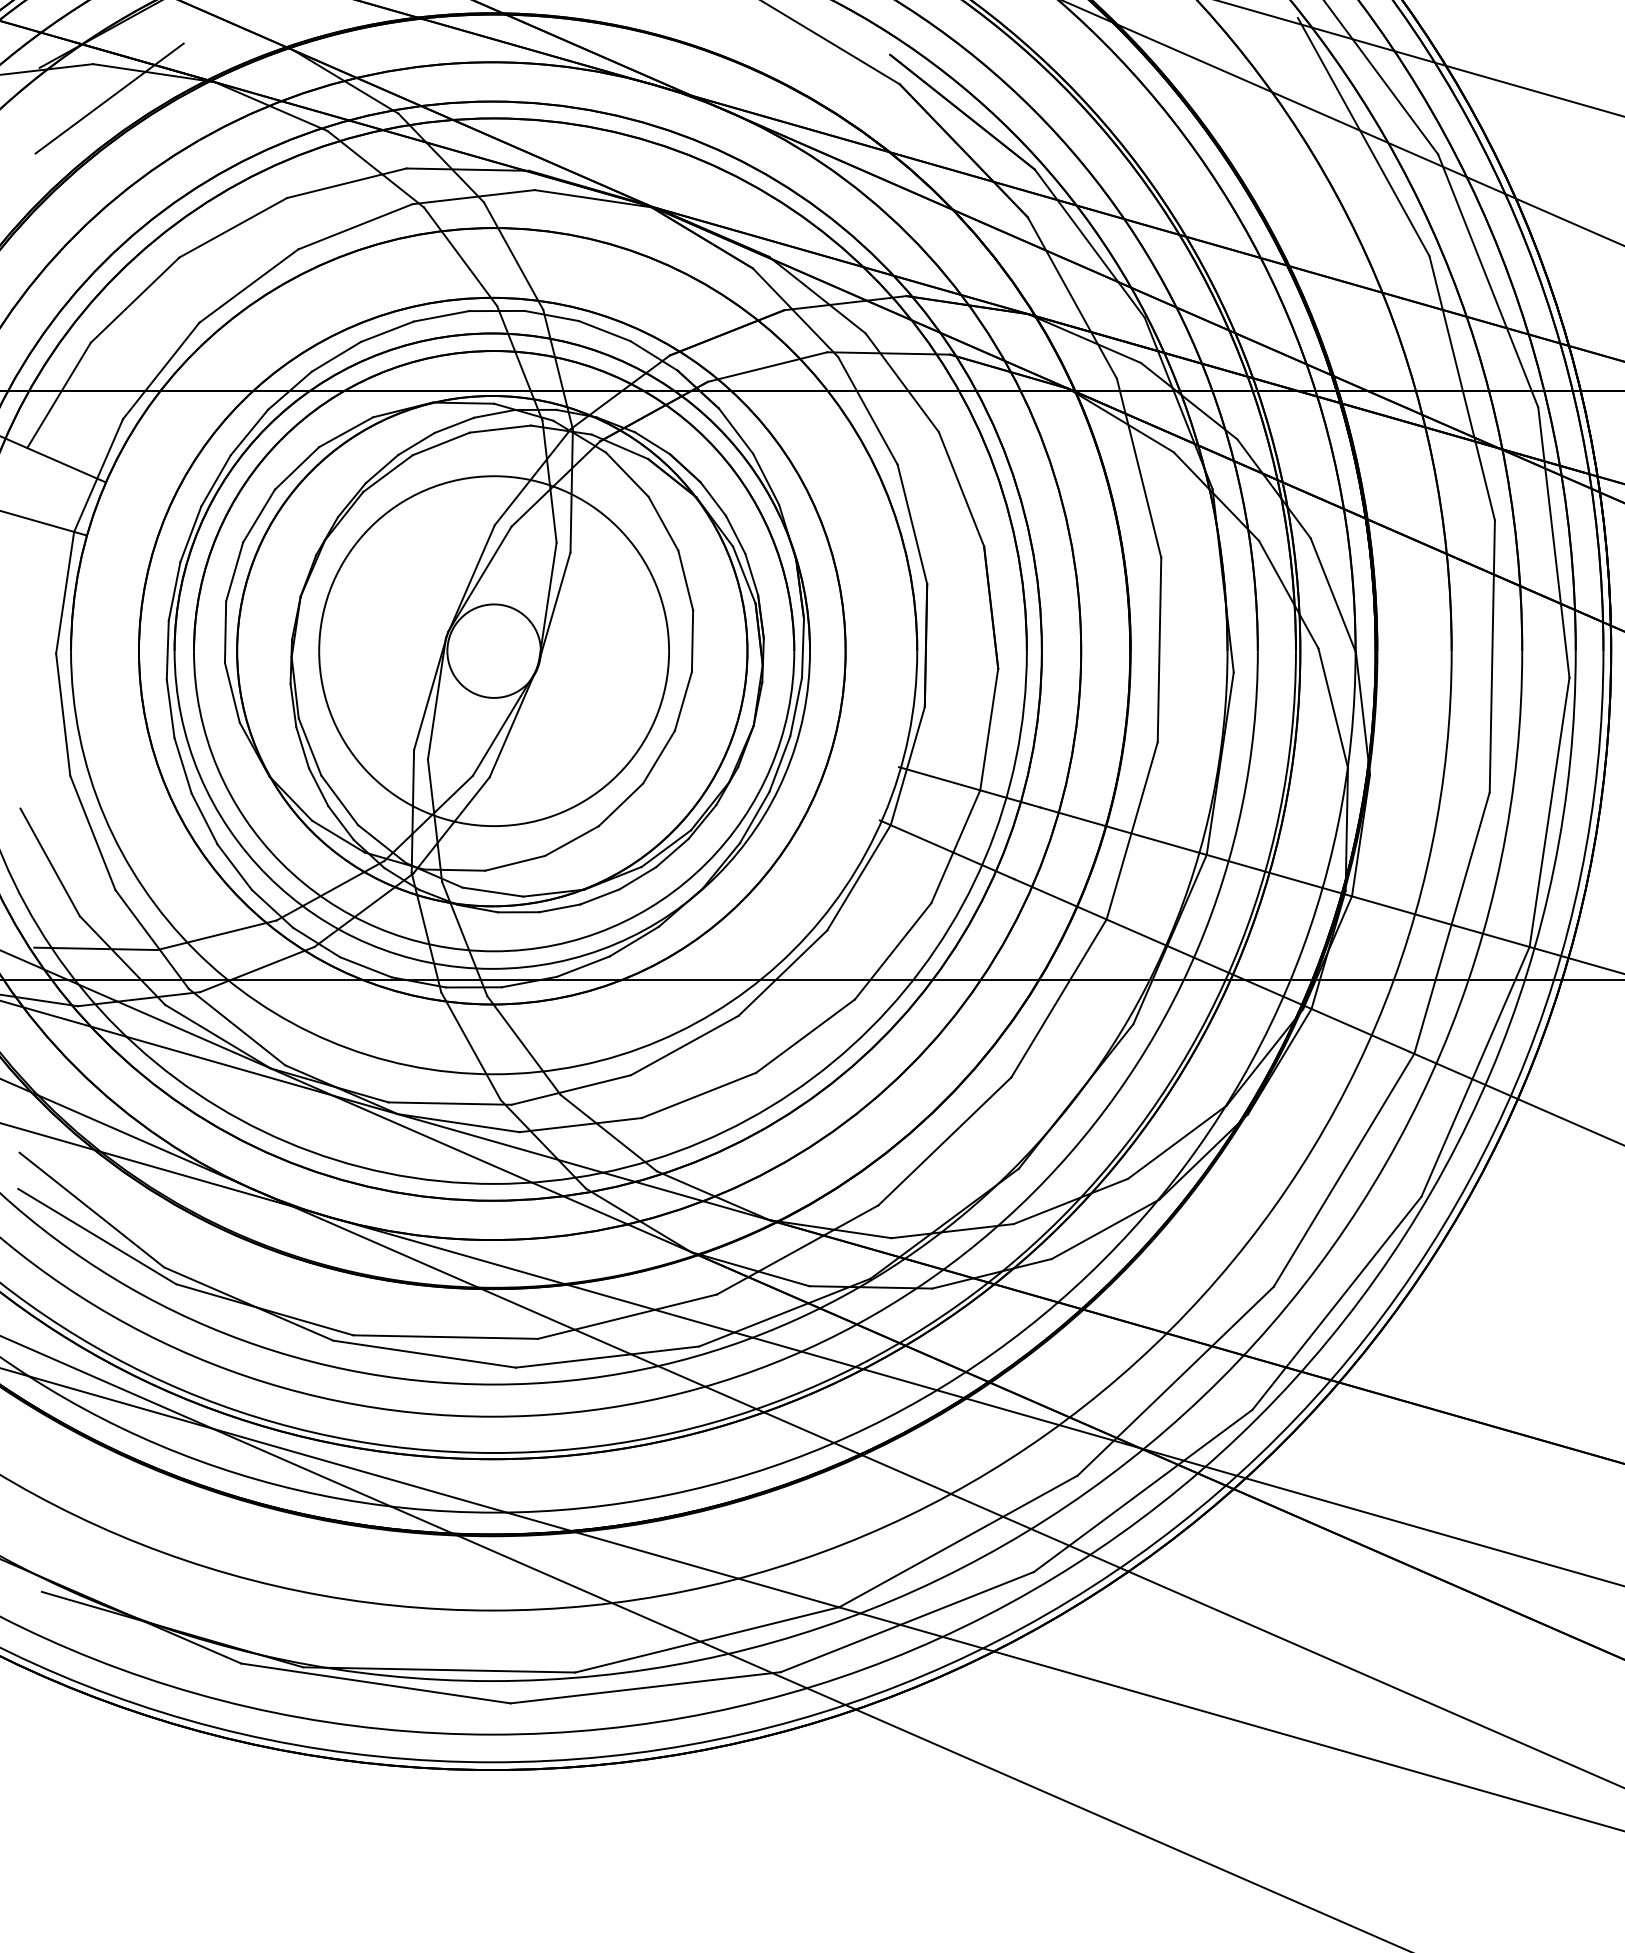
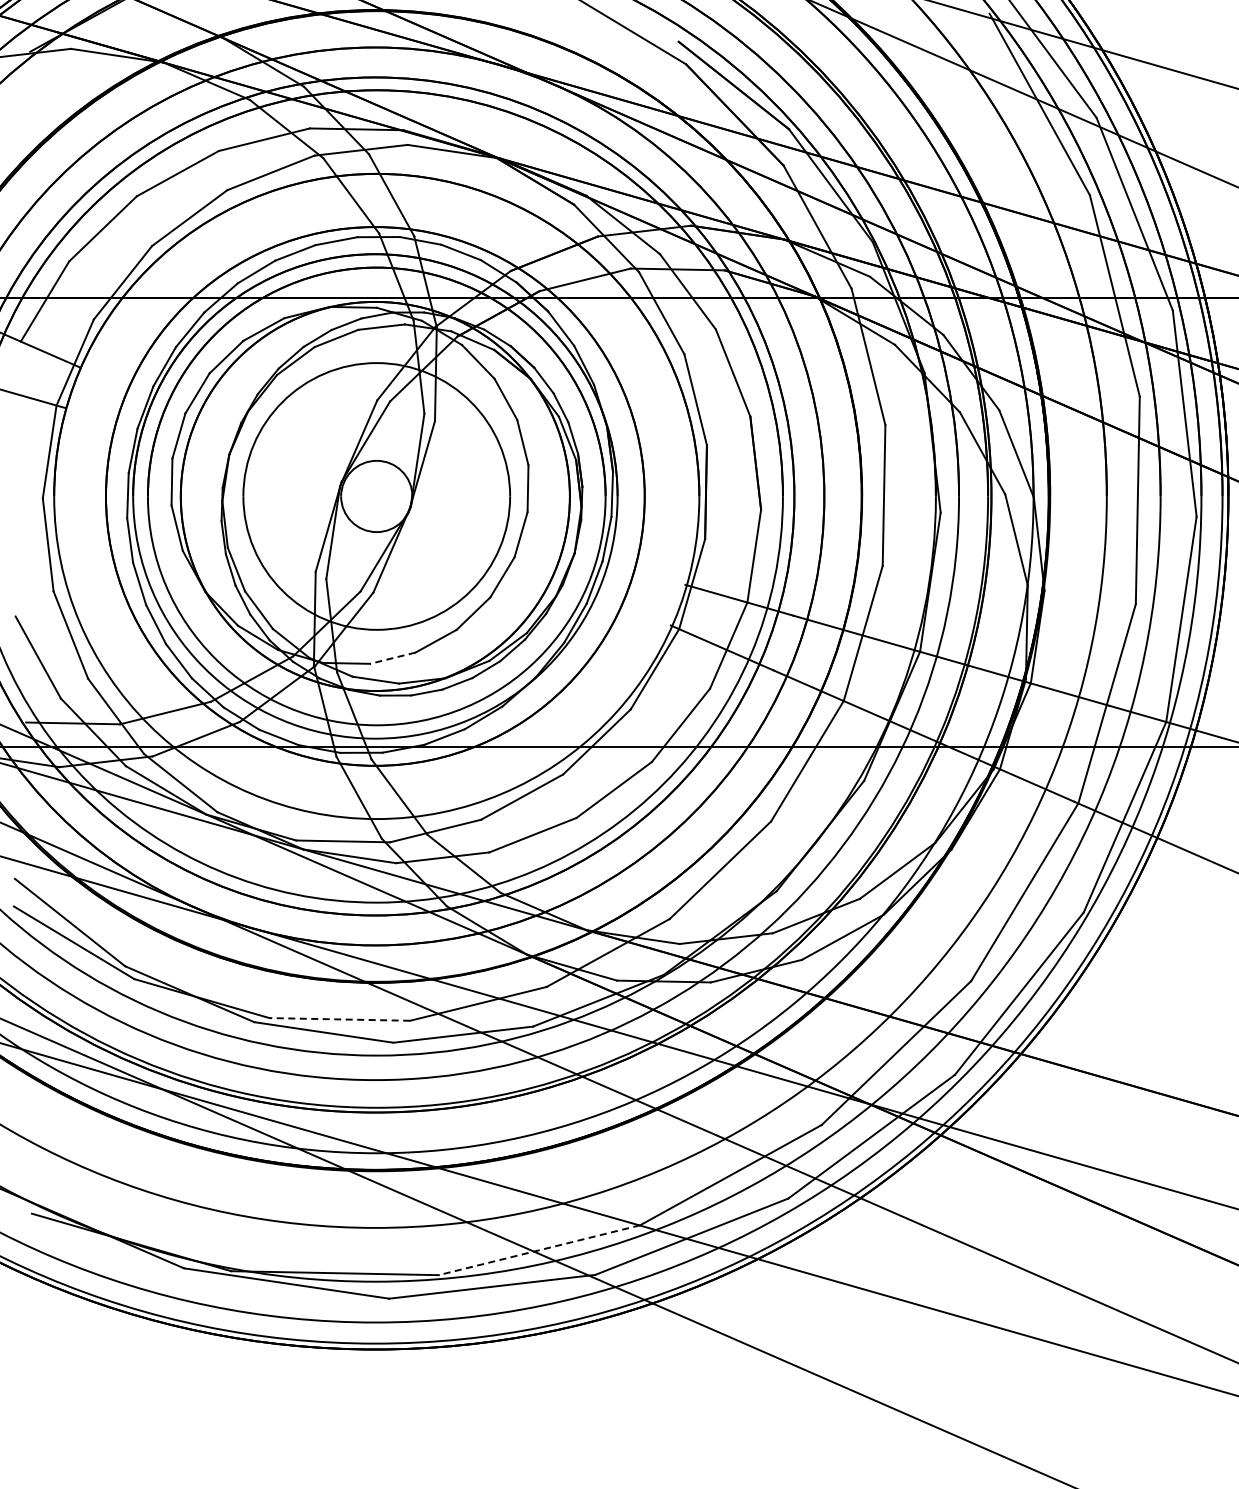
line: (109, 99) -> (83, 75), removed
line: (514, 863) -> (392, 658), solid -> dashed
line: (445, 1337) -> (339, 1019), solid -> dashed
line: (707, 1640) -> (539, 1250), solid -> dashed

